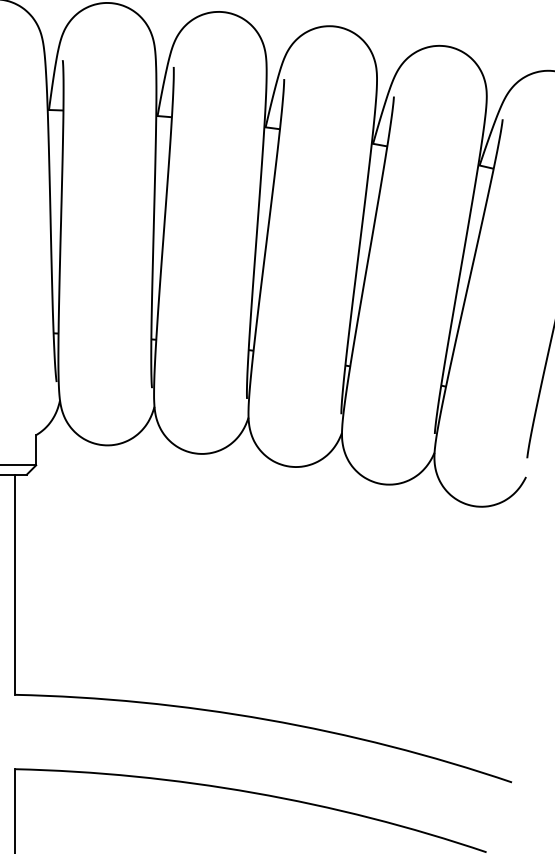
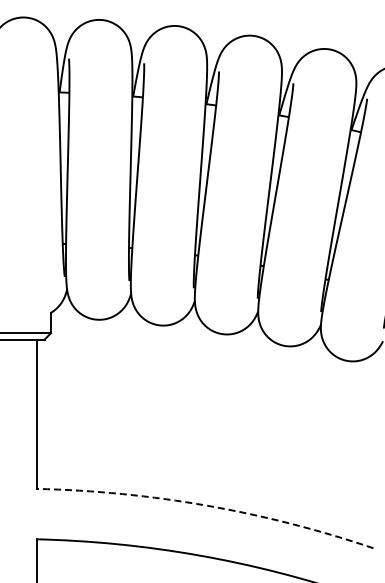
arc: (267, 719) -> (207, 505), solid -> dashed

